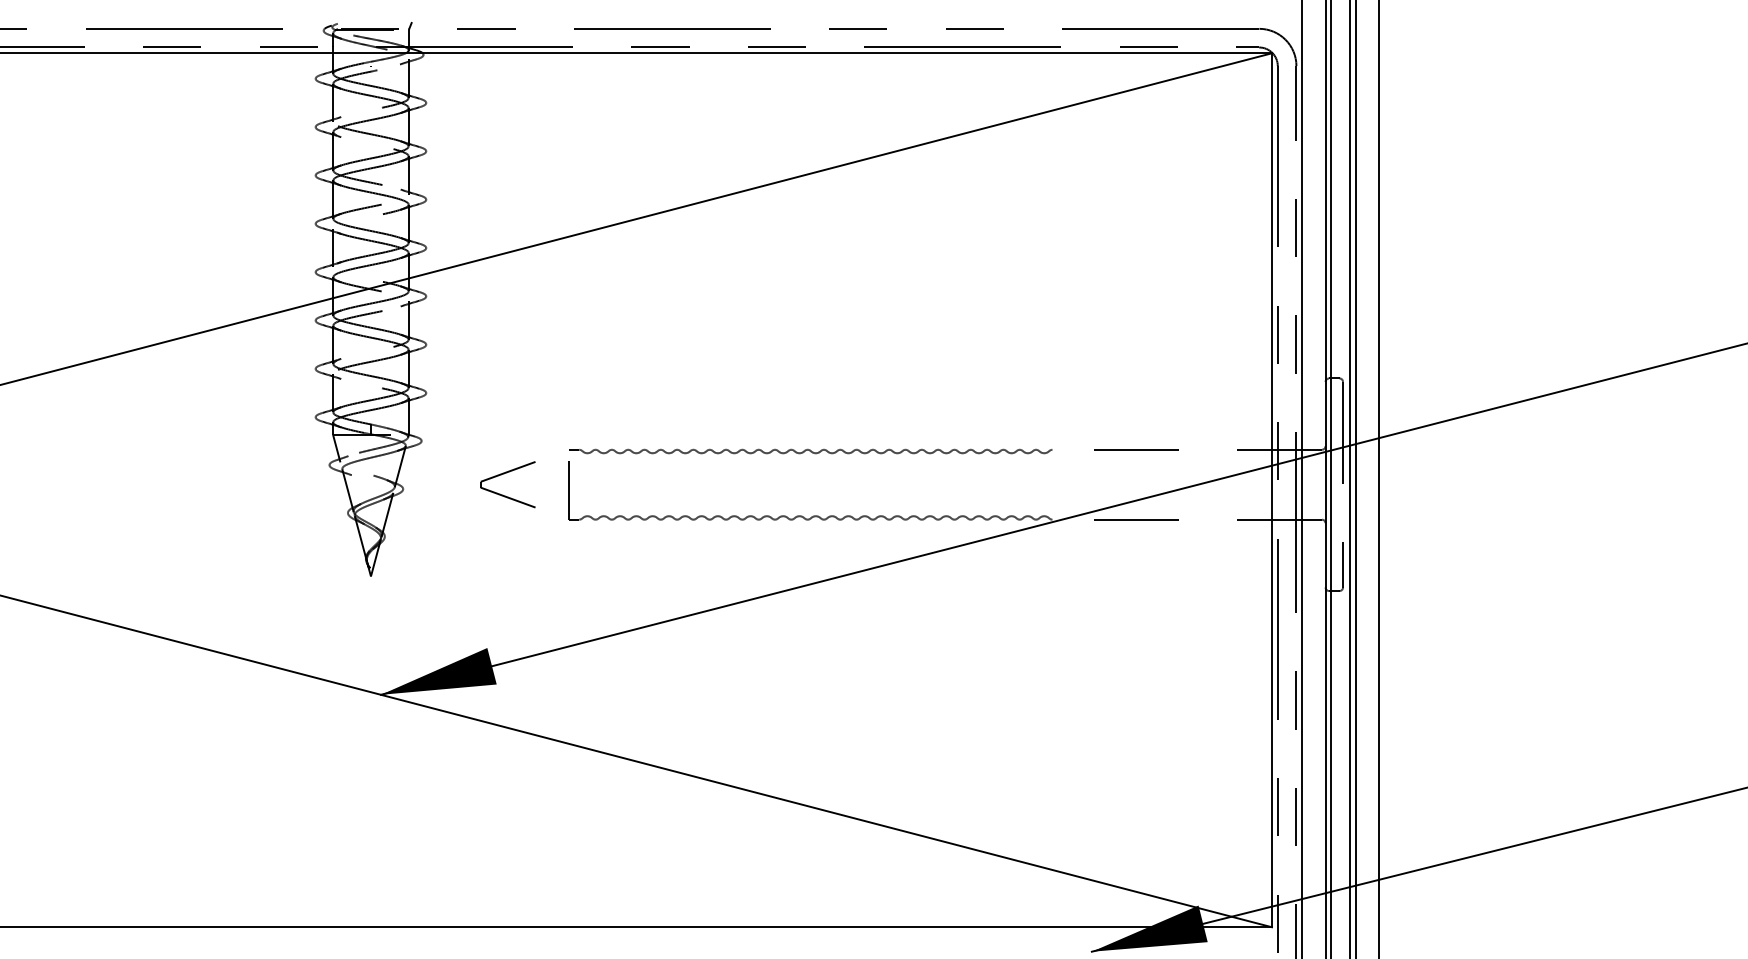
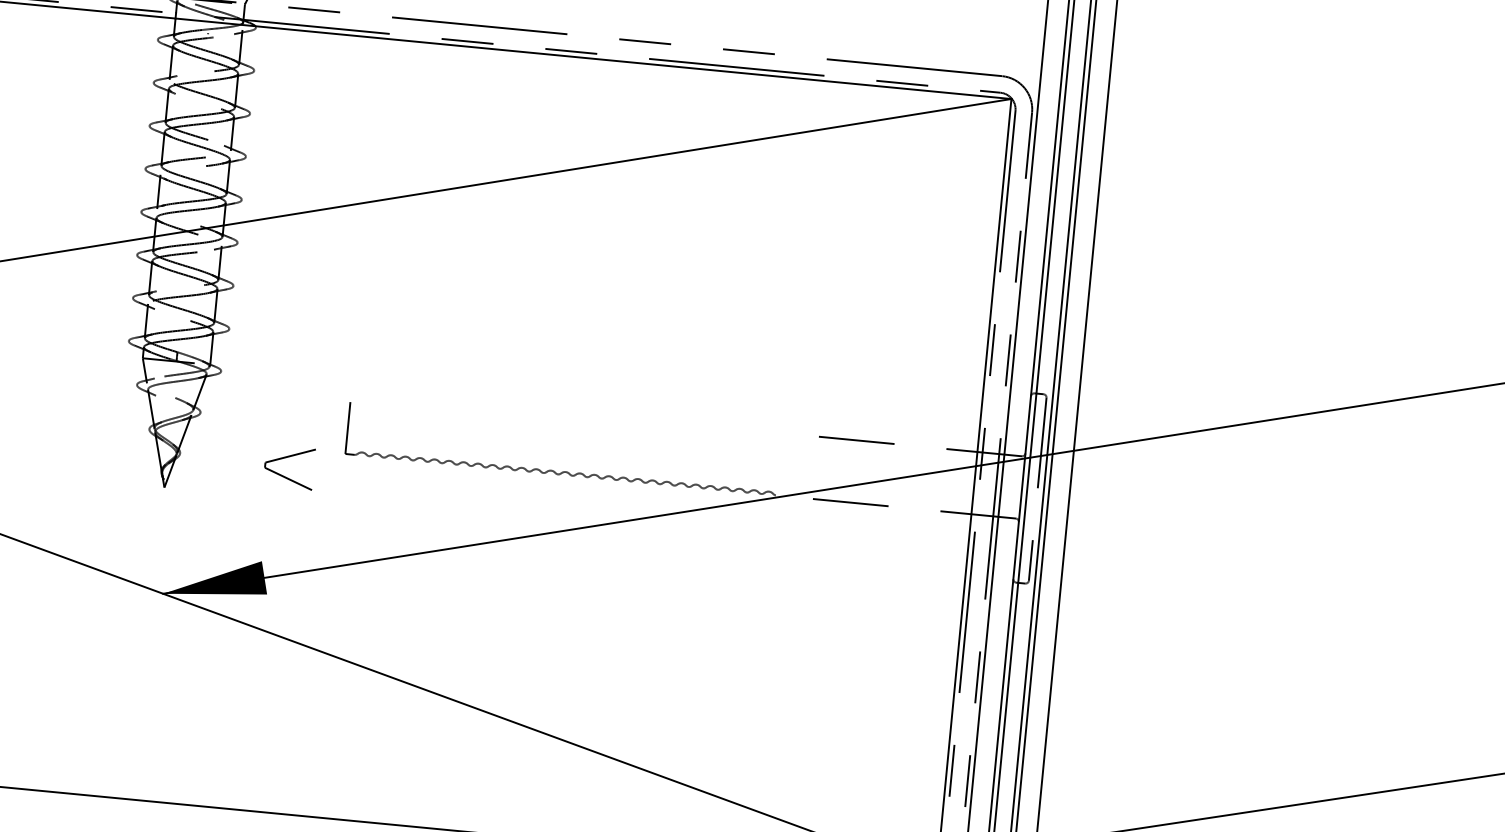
part: (810, 451) -> (566, 413), removed
part: (504, 474) -> (287, 458), moved

